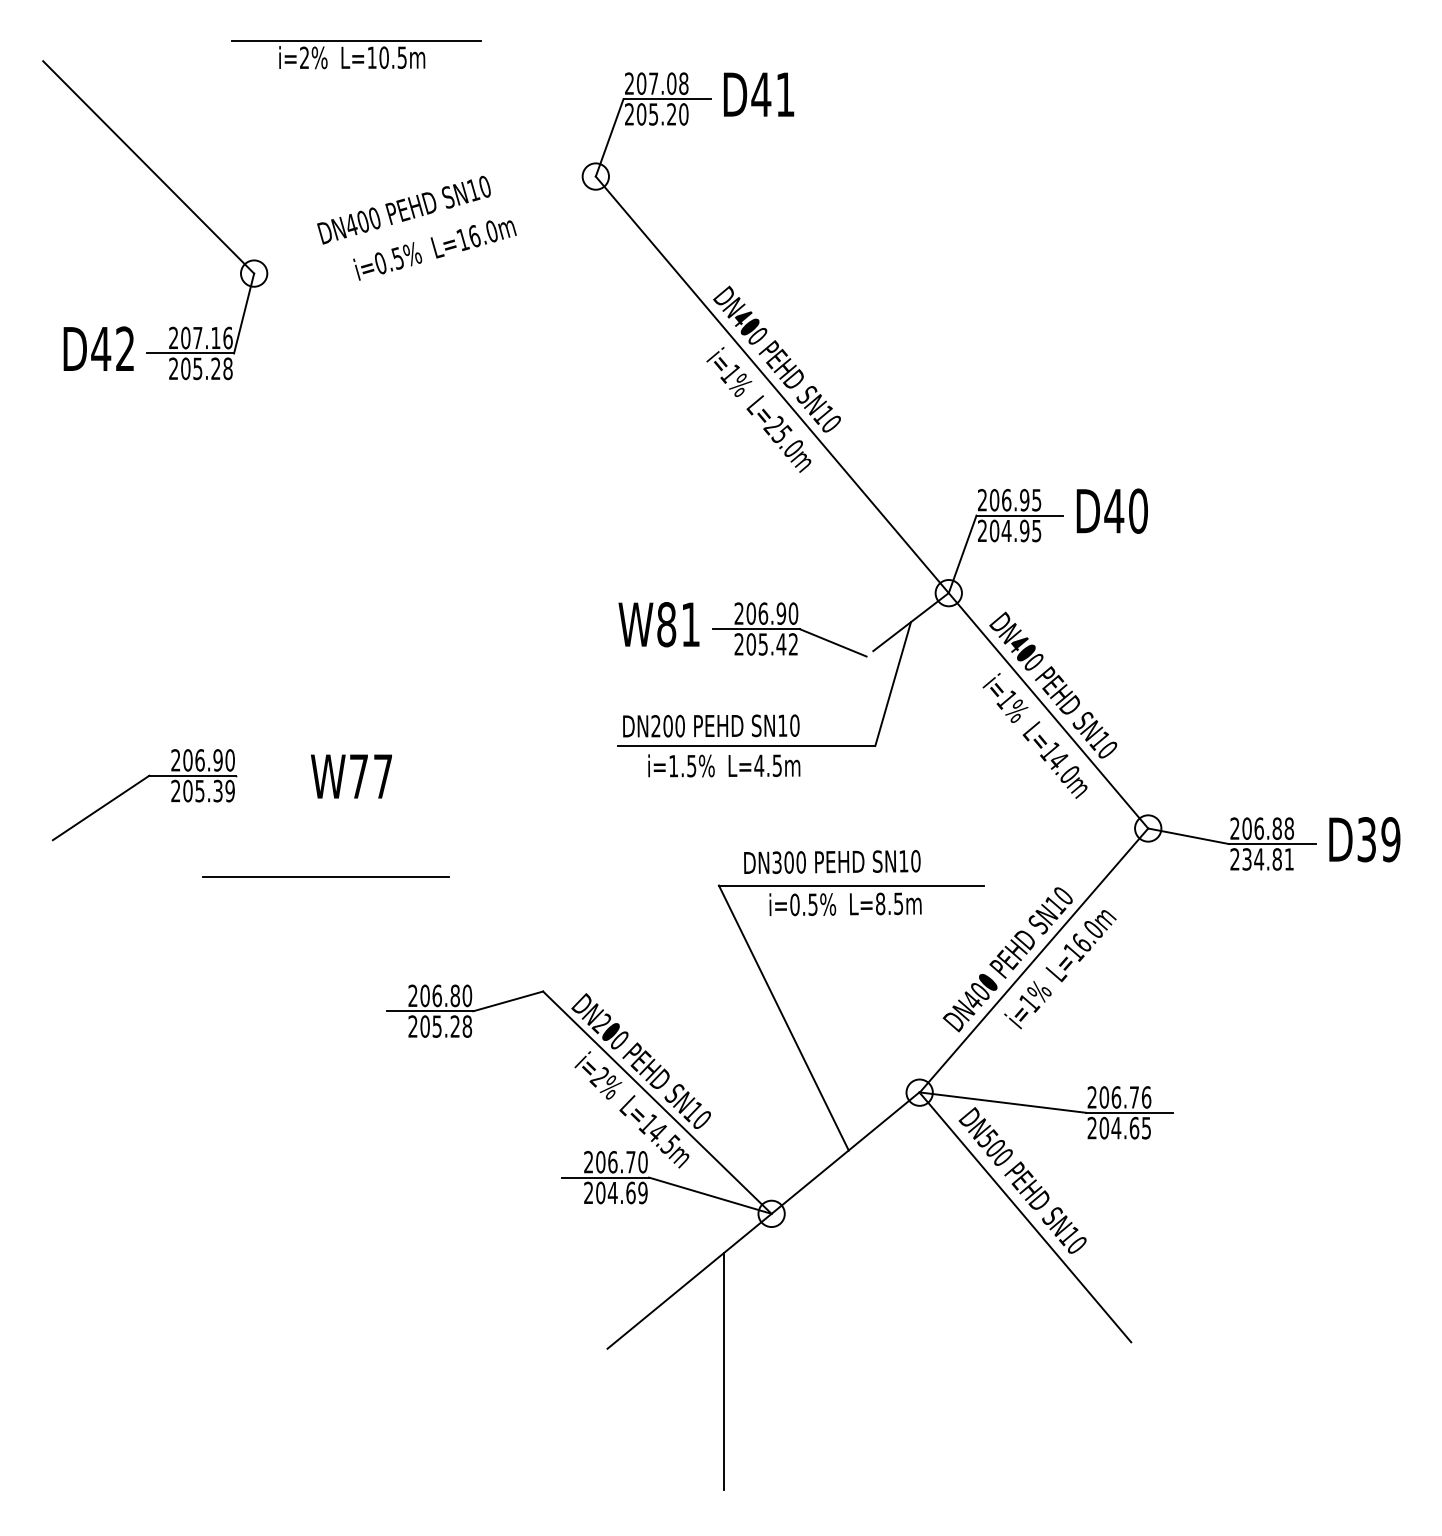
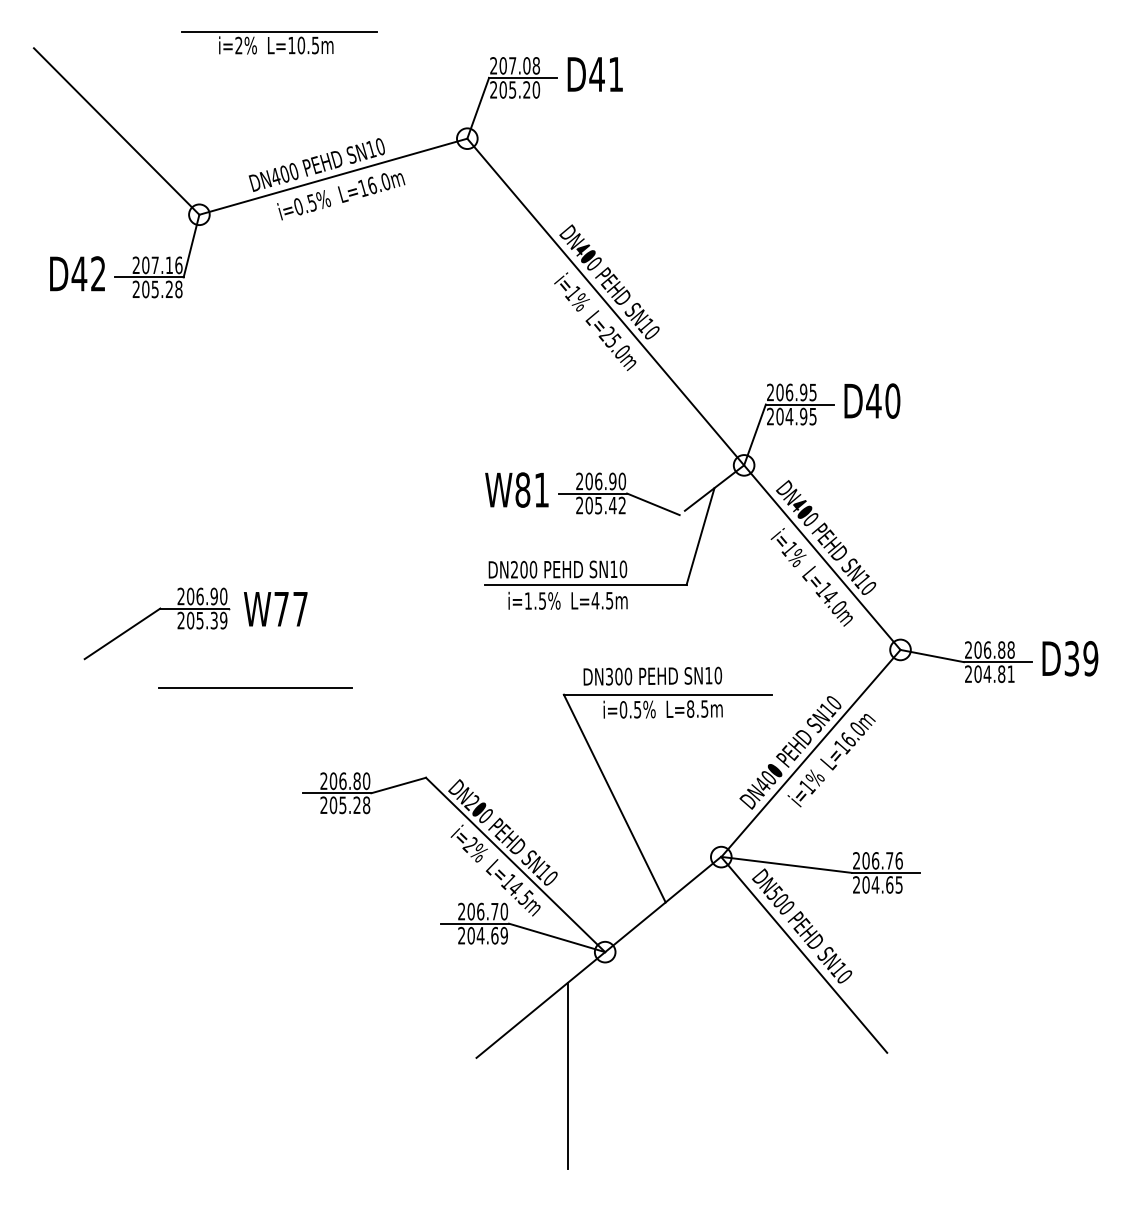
line: (424, 224) -> (332, 176), added
part: (138, 784) -> (151, 615), moved
text: (1246, 859) -> (977, 674), 234.81 -> 204.81

